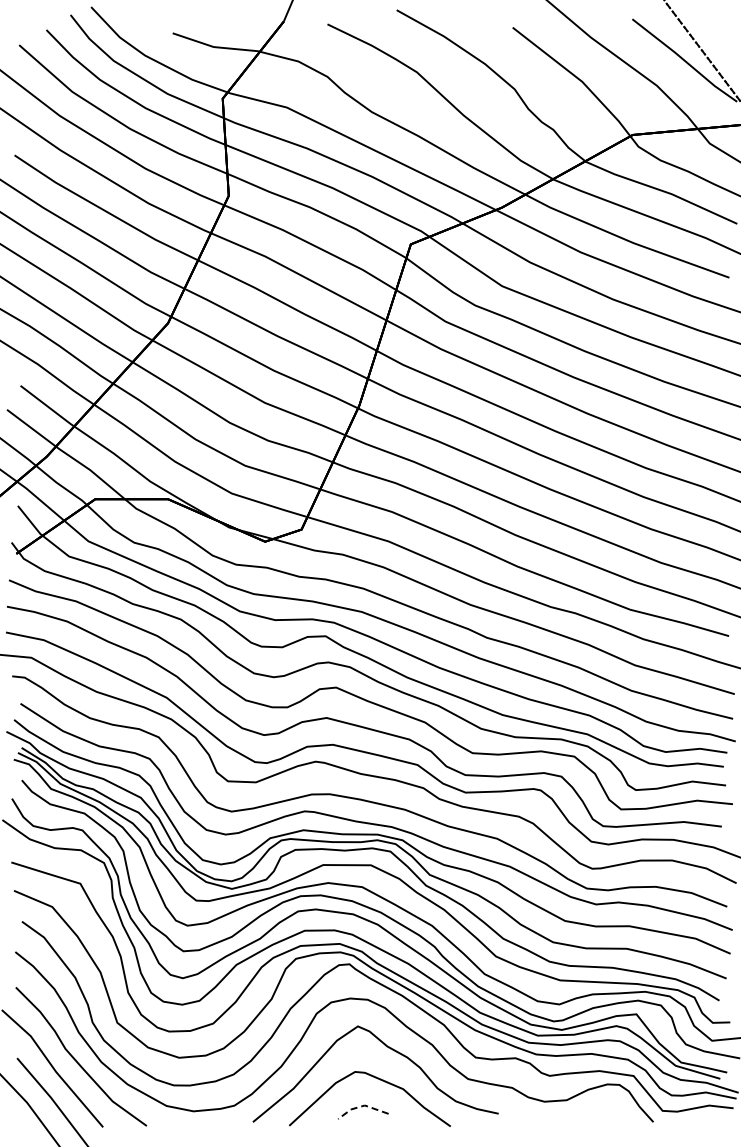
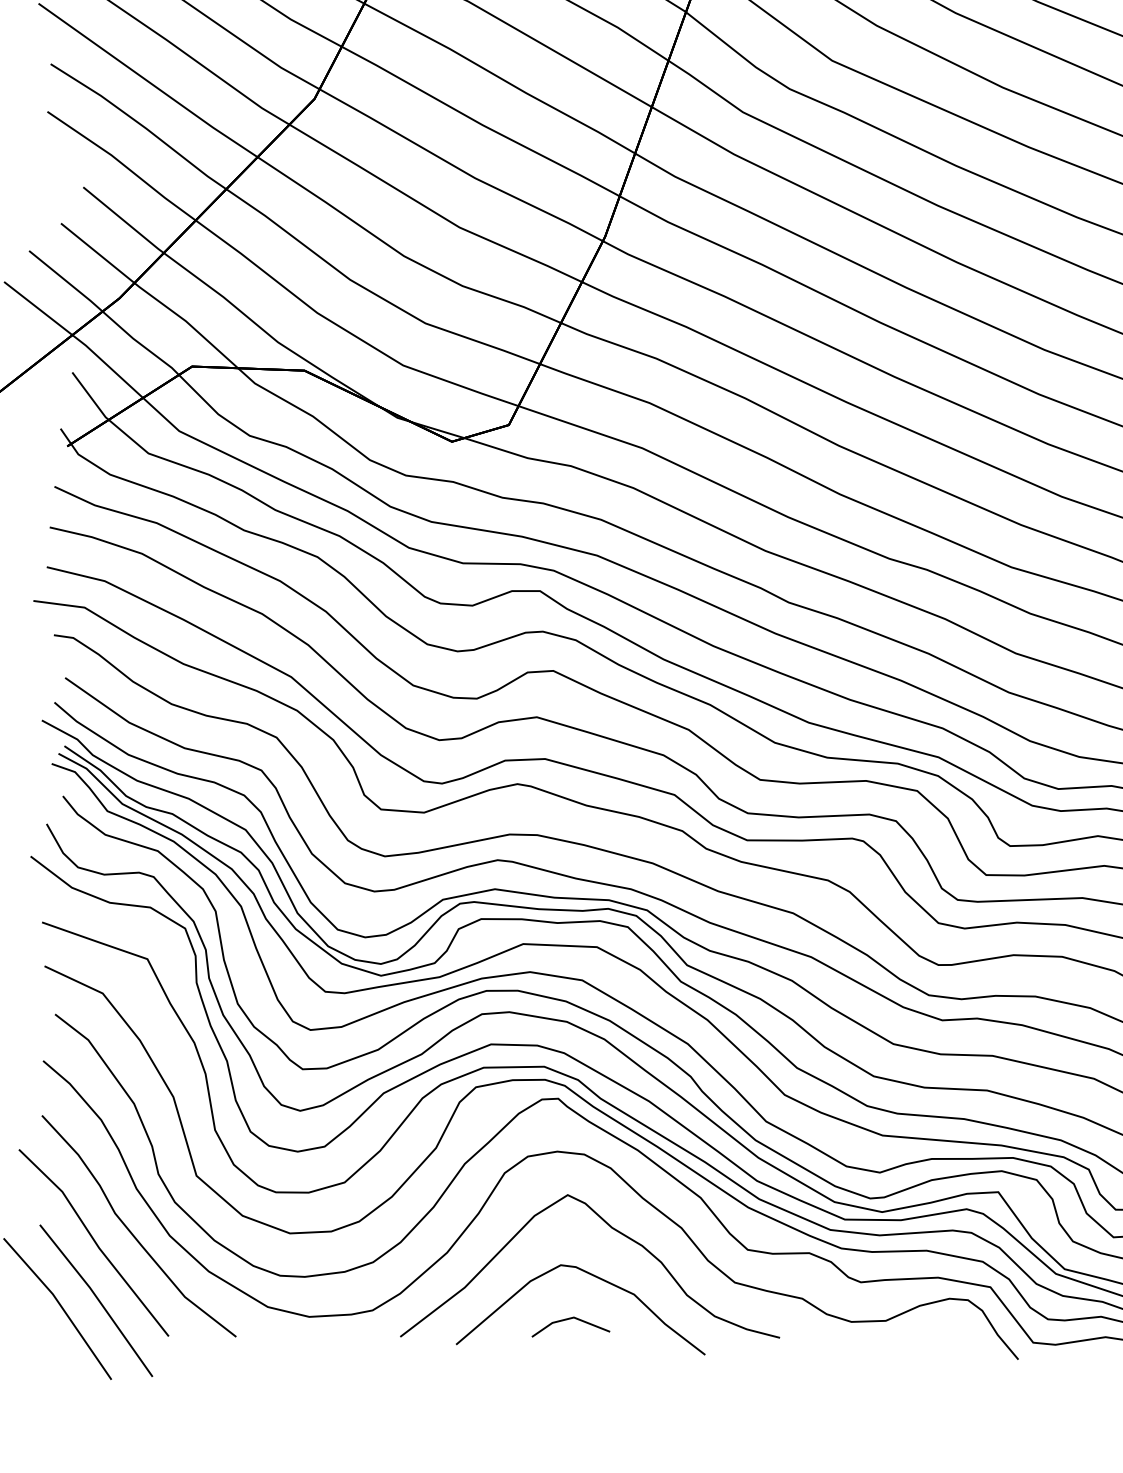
line: (362, 1106) -> (570, 1318), dashed -> solid

